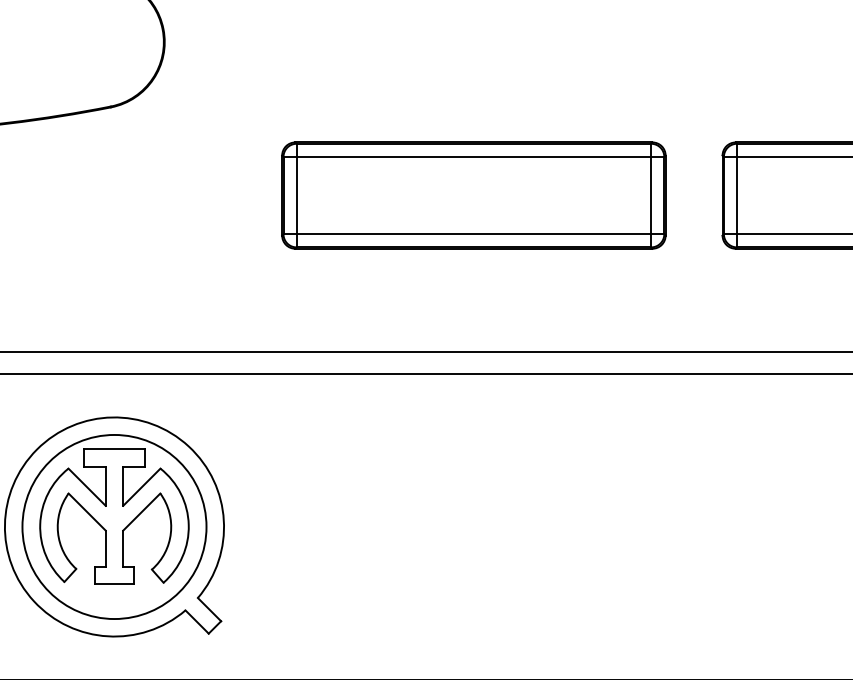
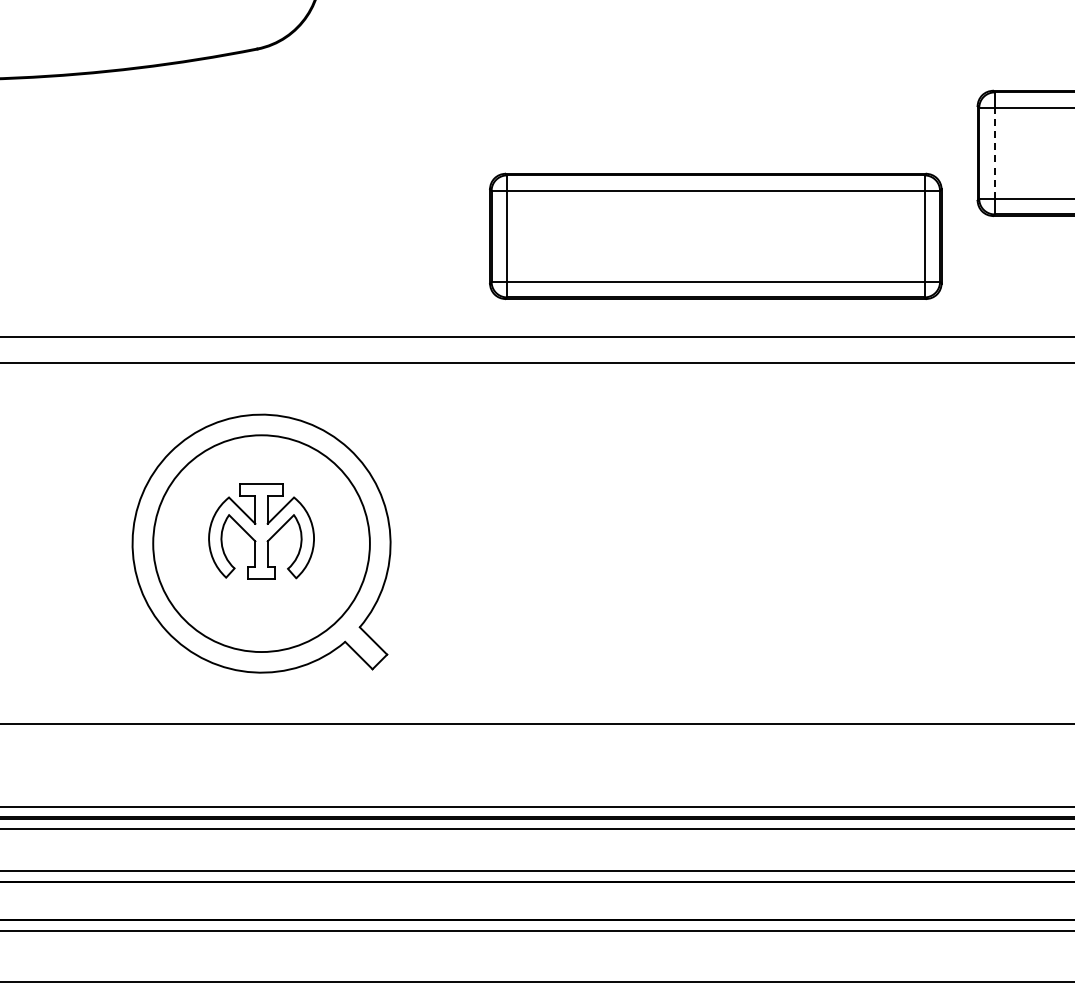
part: (473, 194) -> (715, 235), moved
line: (736, 195) -> (994, 153), solid -> dashed
part: (114, 516) -> (261, 531), size x0.6

